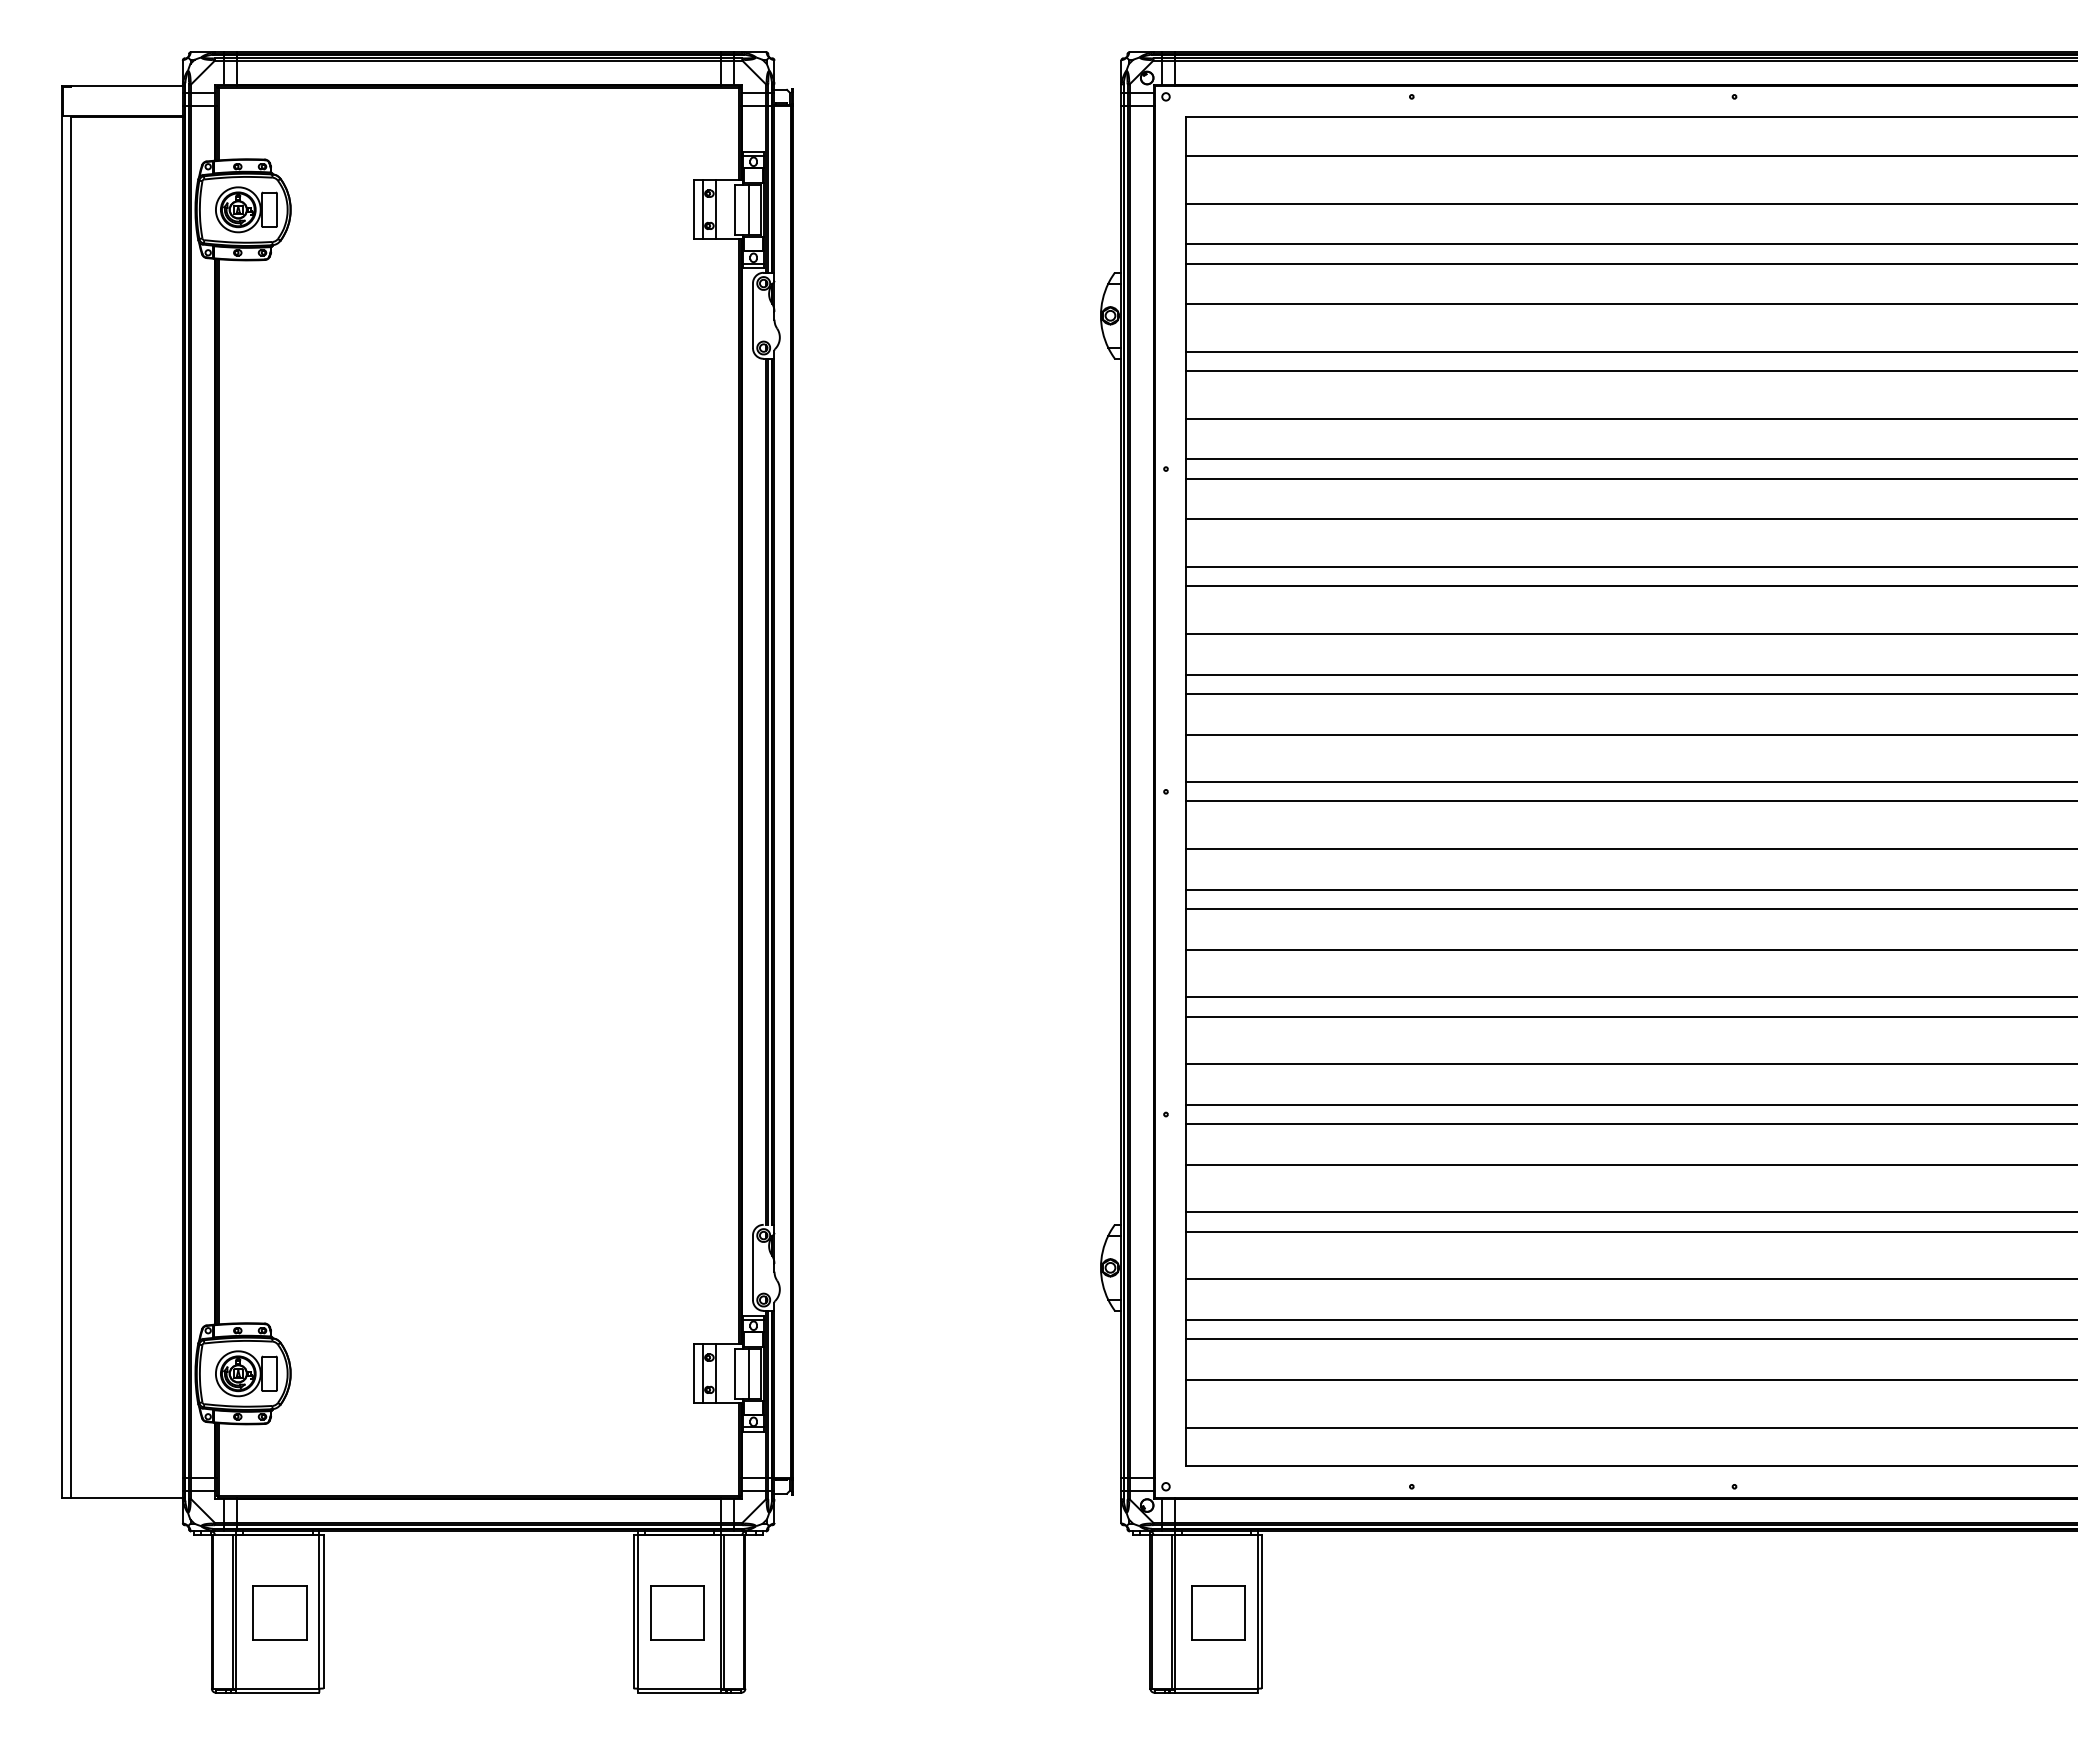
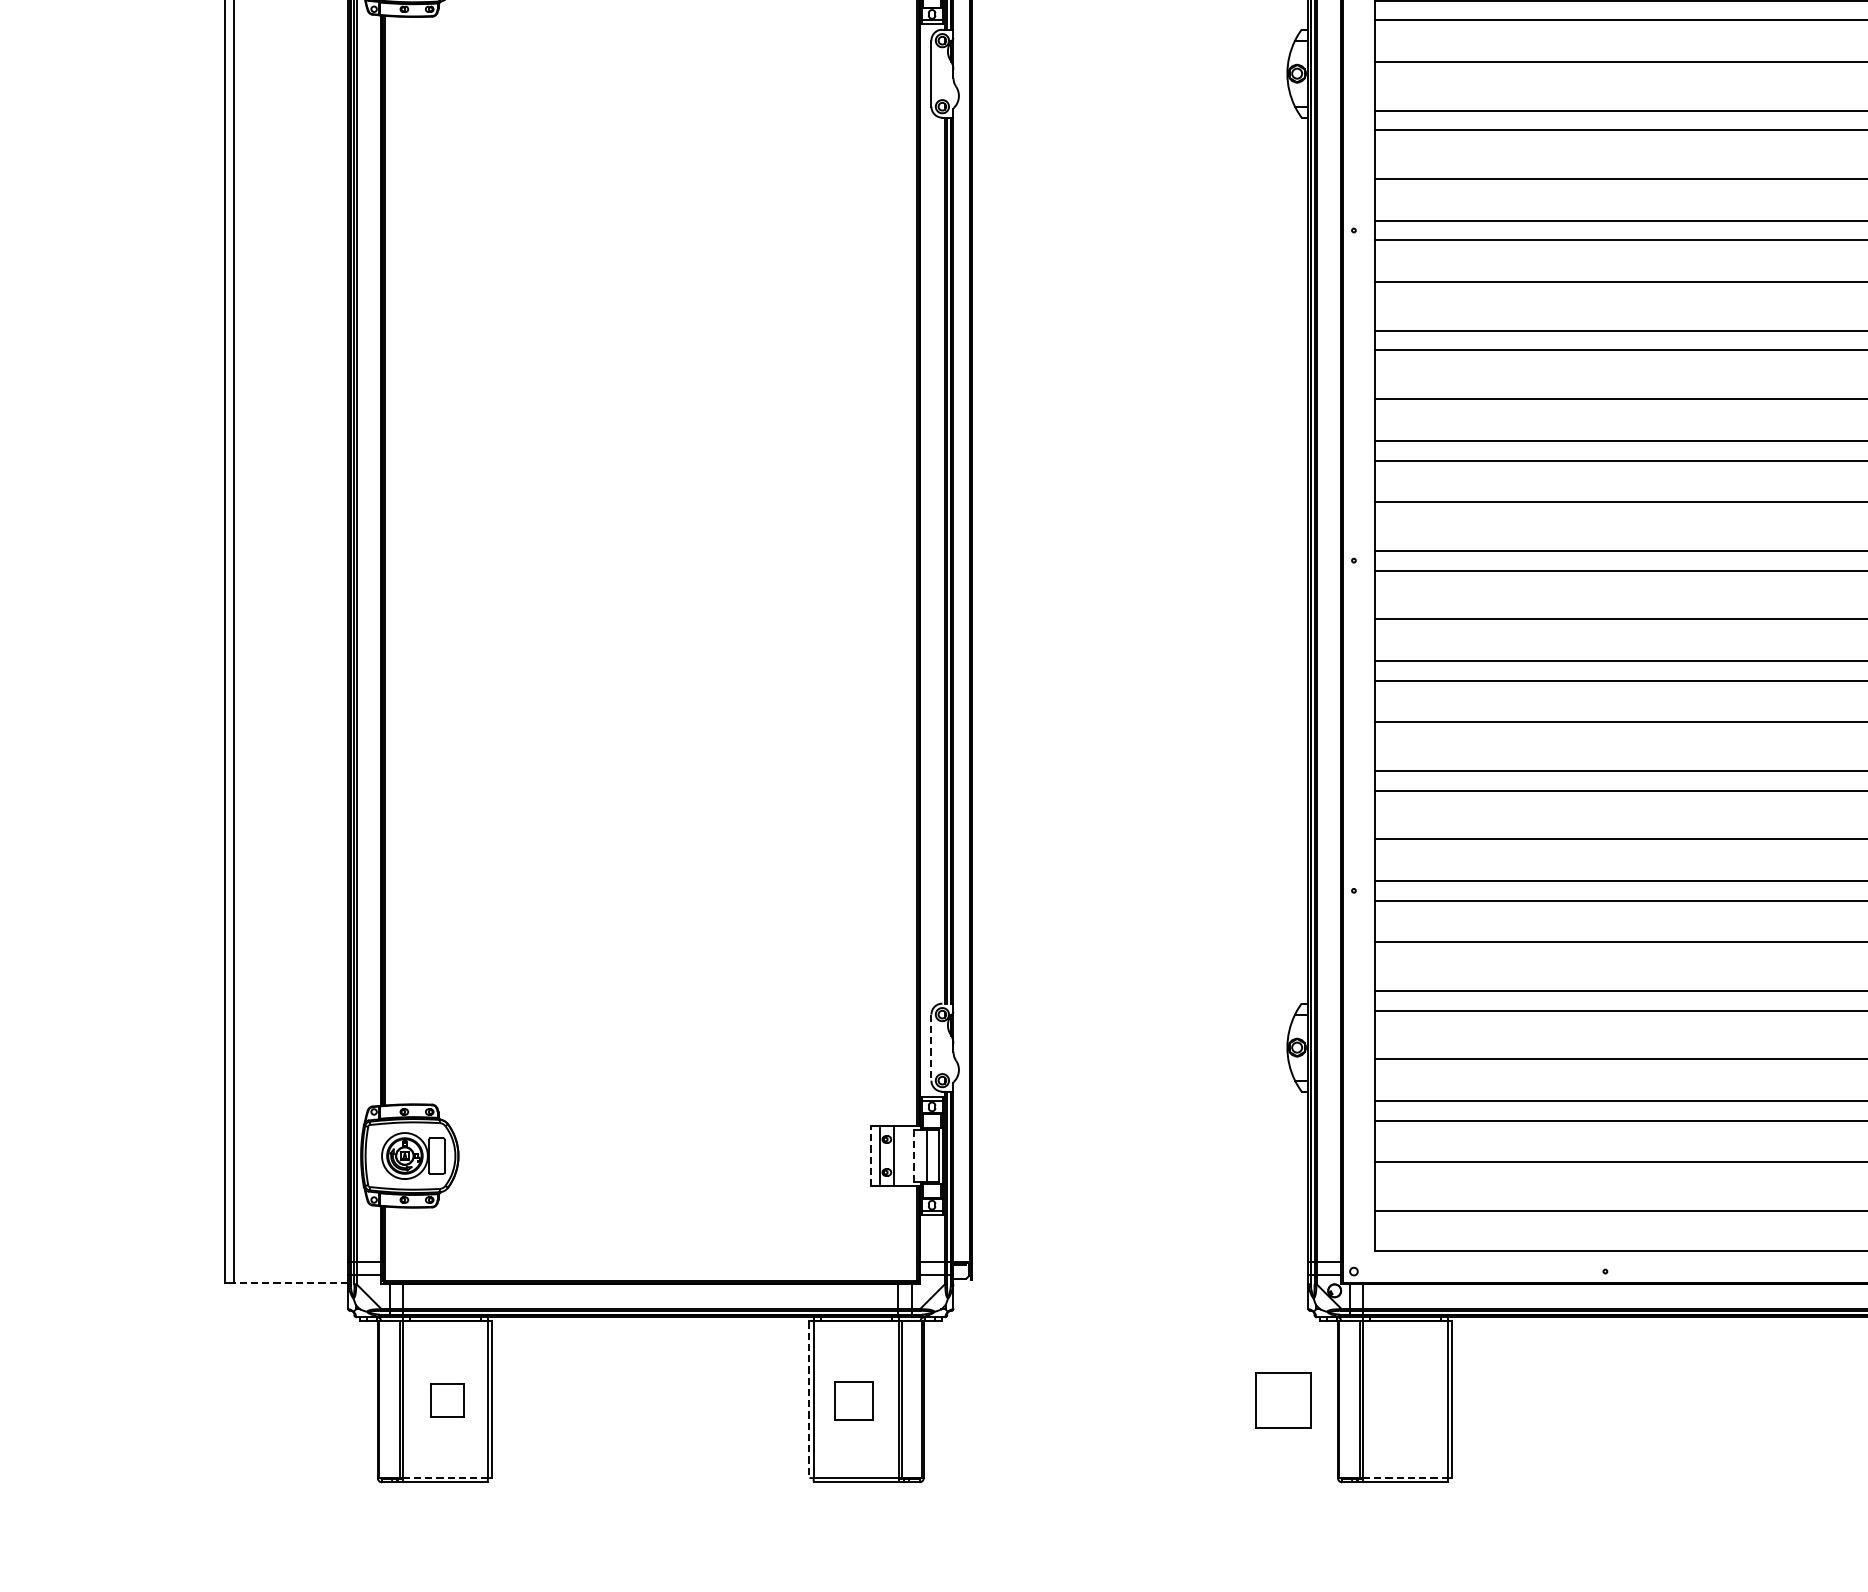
line: (752, 1268) -> (930, 1048), solid -> dashed
line: (694, 1373) -> (871, 1155), solid -> dashed
line: (735, 1373) -> (913, 1155), solid -> dashed
line: (127, 1497) -> (291, 1282), solid -> dashed
part: (279, 1612) -> (447, 1400), size x0.6
line: (633, 1612) -> (809, 1400), solid -> dashed
part: (677, 1612) -> (854, 1400), size x0.7
part: (1218, 1612) -> (1283, 1400), moved
line: (277, 1688) -> (445, 1477), solid -> dashed
line: (1216, 1688) -> (1405, 1477), solid -> dashed

